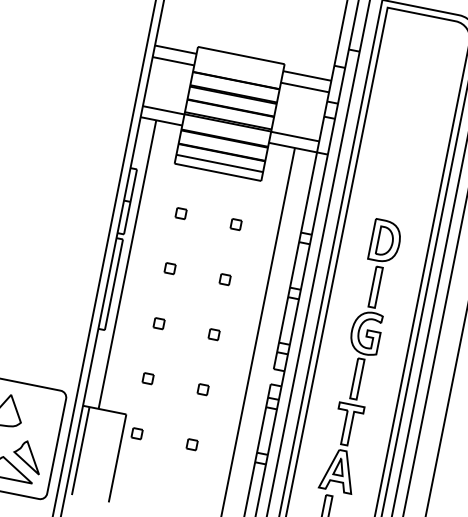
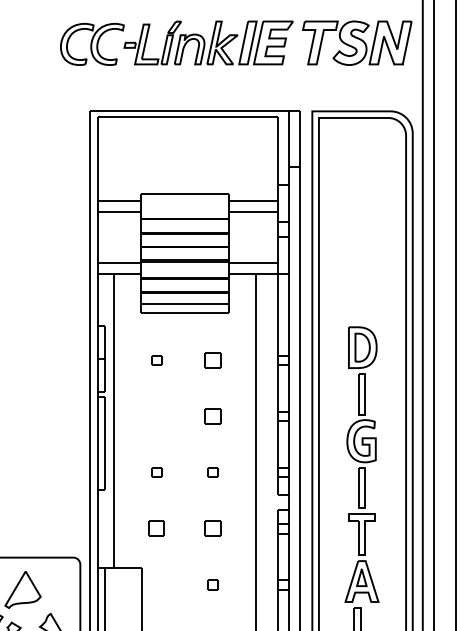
part: (235, 224) -> (212, 360), size x1.6
part: (169, 268) -> (156, 416), removed
part: (224, 279) -> (212, 416), size x1.6
part: (147, 378) -> (156, 528), size x1.6
part: (202, 389) -> (212, 528), size x1.6
part: (136, 433) -> (156, 584), removed

